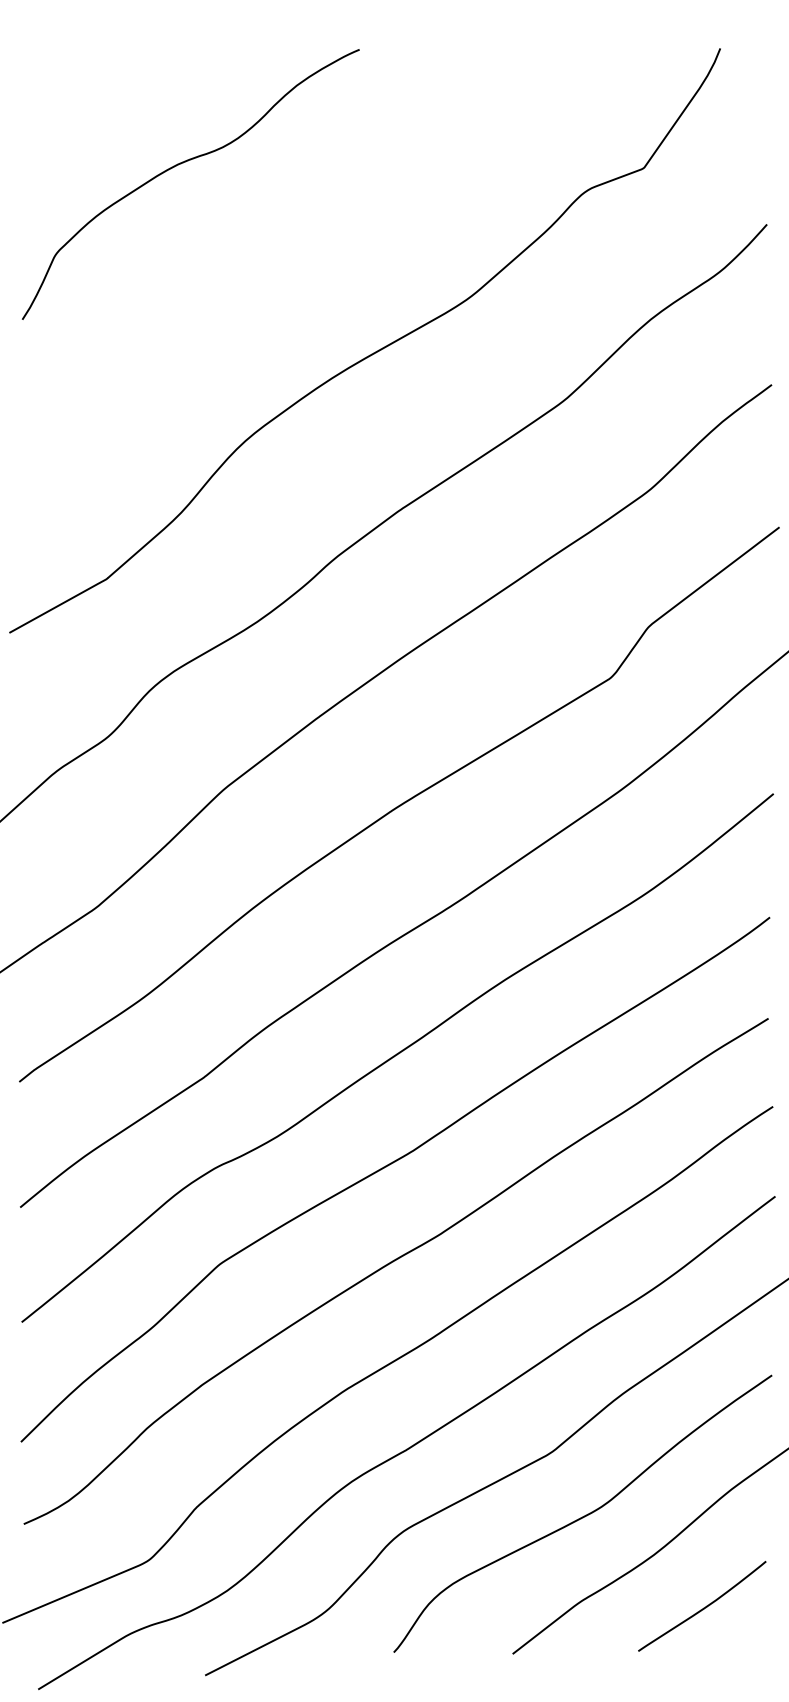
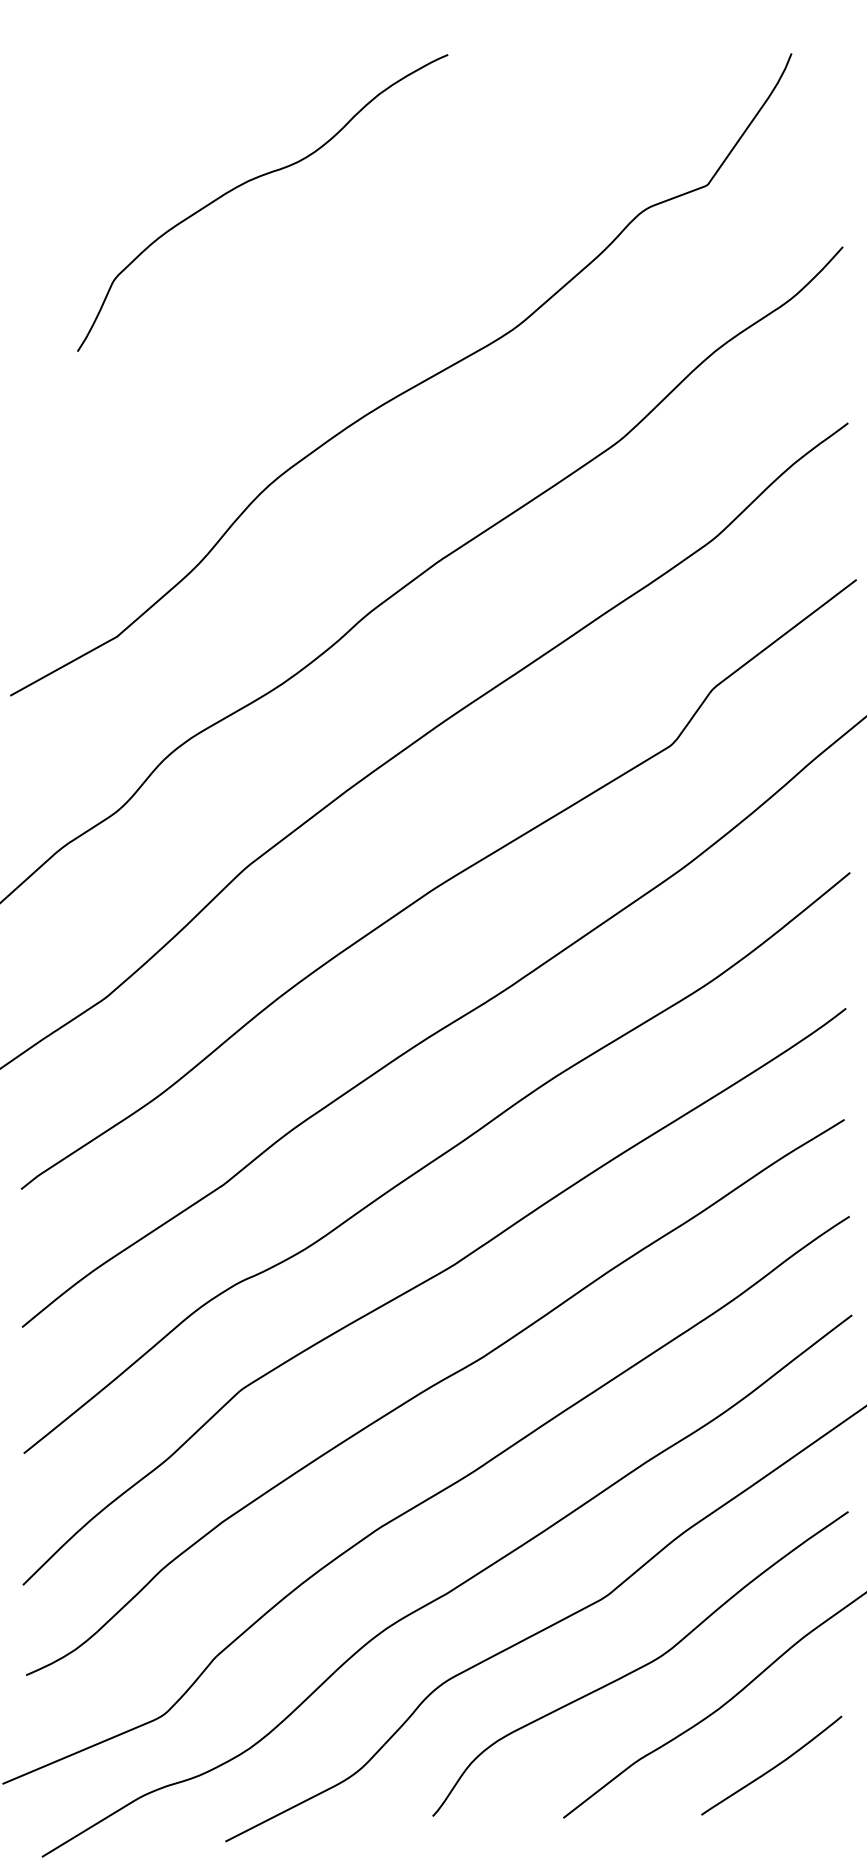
curve: (184, 163) -> (255, 179), moved

